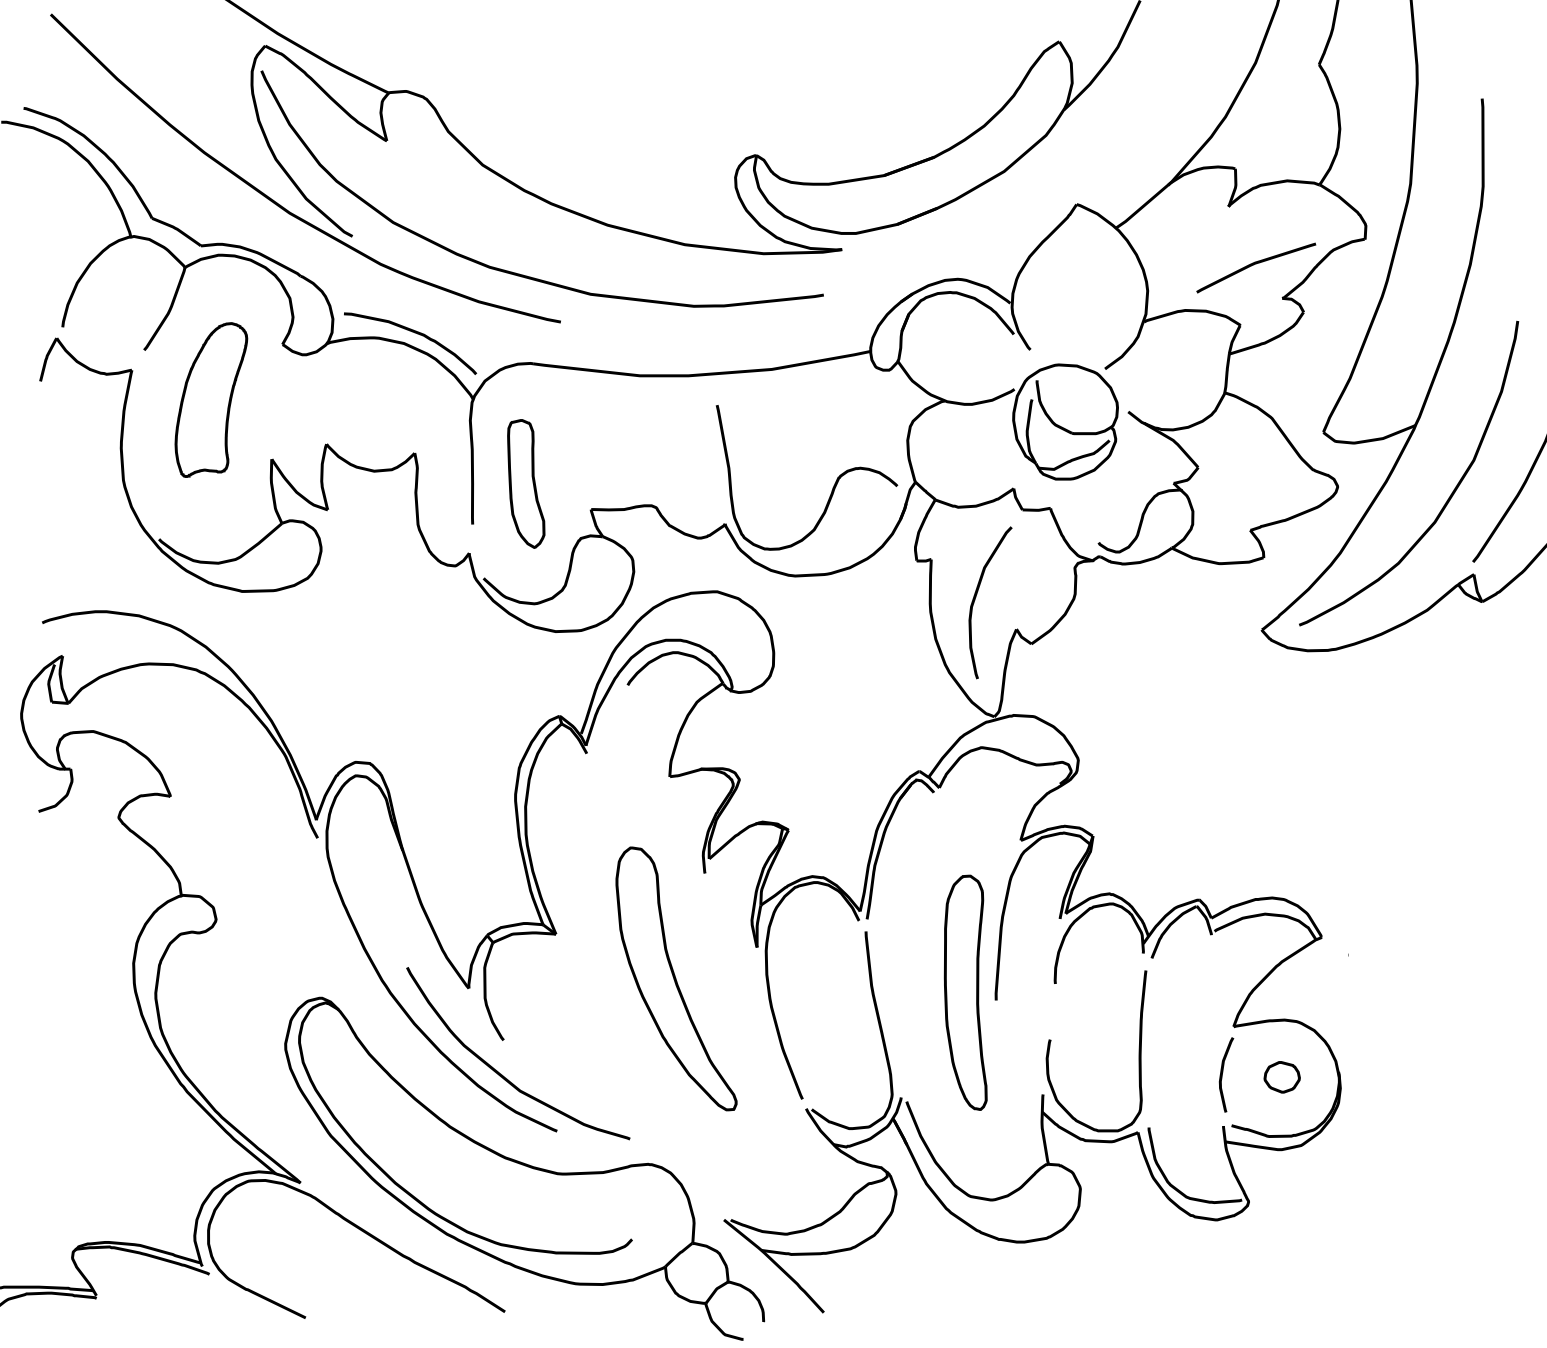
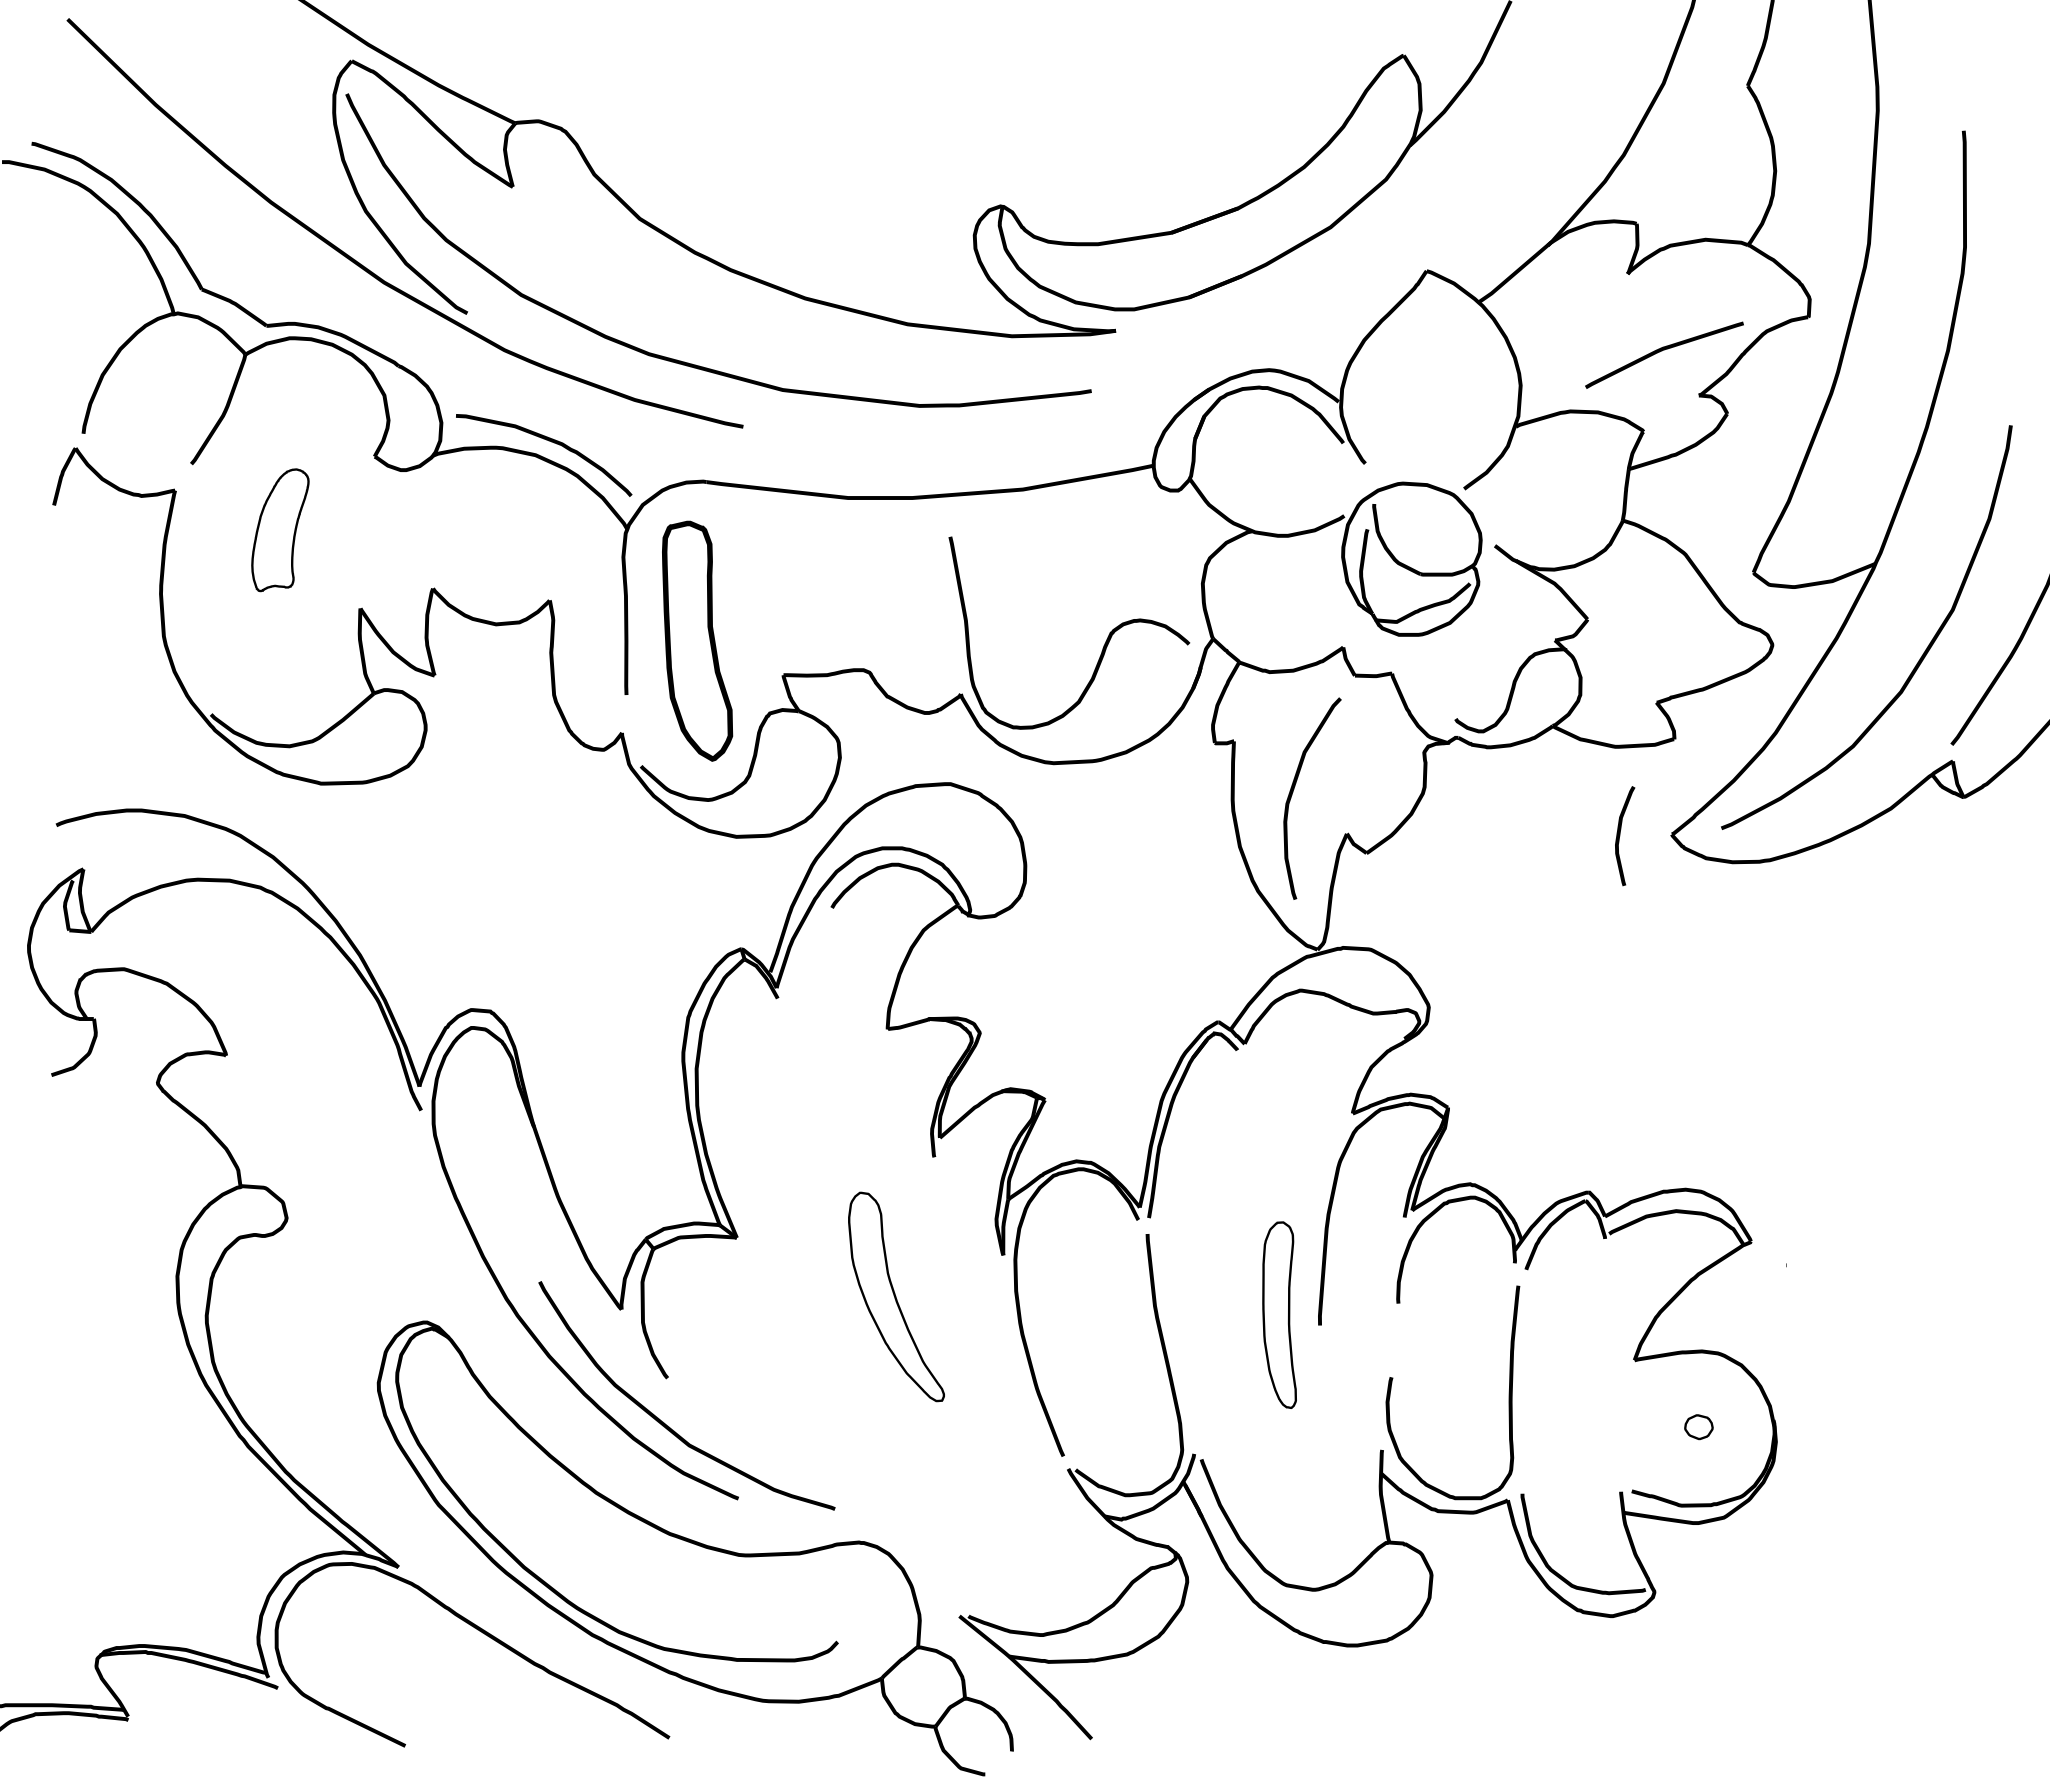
part: (211, 400) -> (280, 530), size x0.6
part: (526, 484) -> (697, 641), size x1.4
part: (676, 978) -> (896, 1296), size x0.6
part: (965, 992) -> (1279, 1314), size x0.6
curve: (1223, 1075) -> (1620, 836), moved
part: (1281, 1076) -> (1698, 1426), size x0.6

